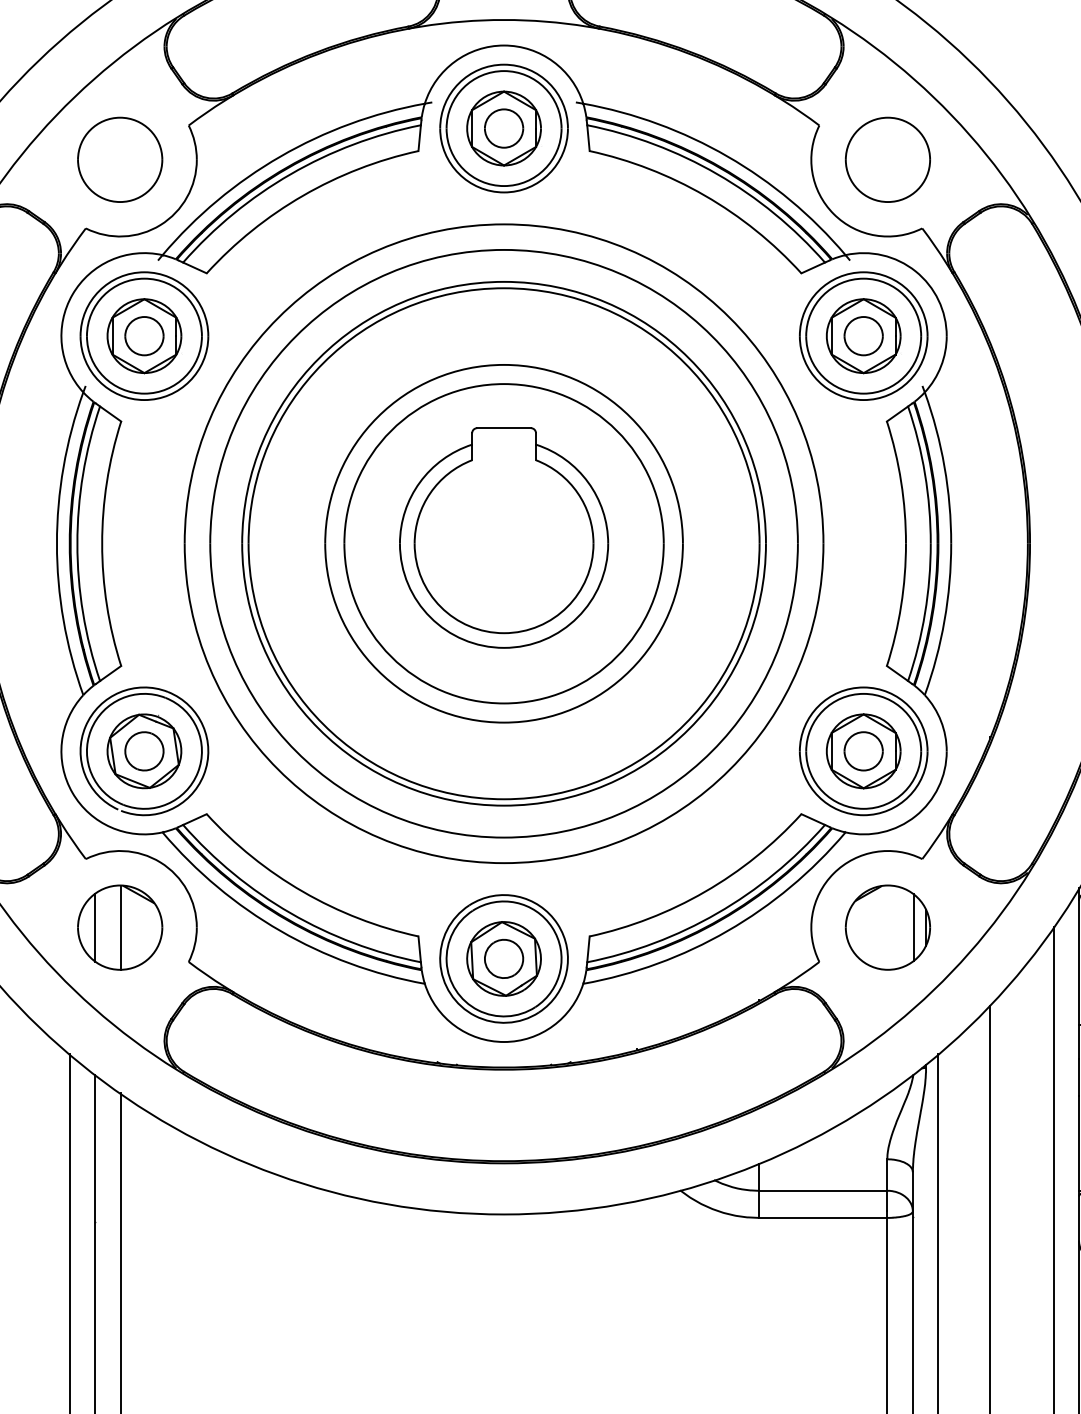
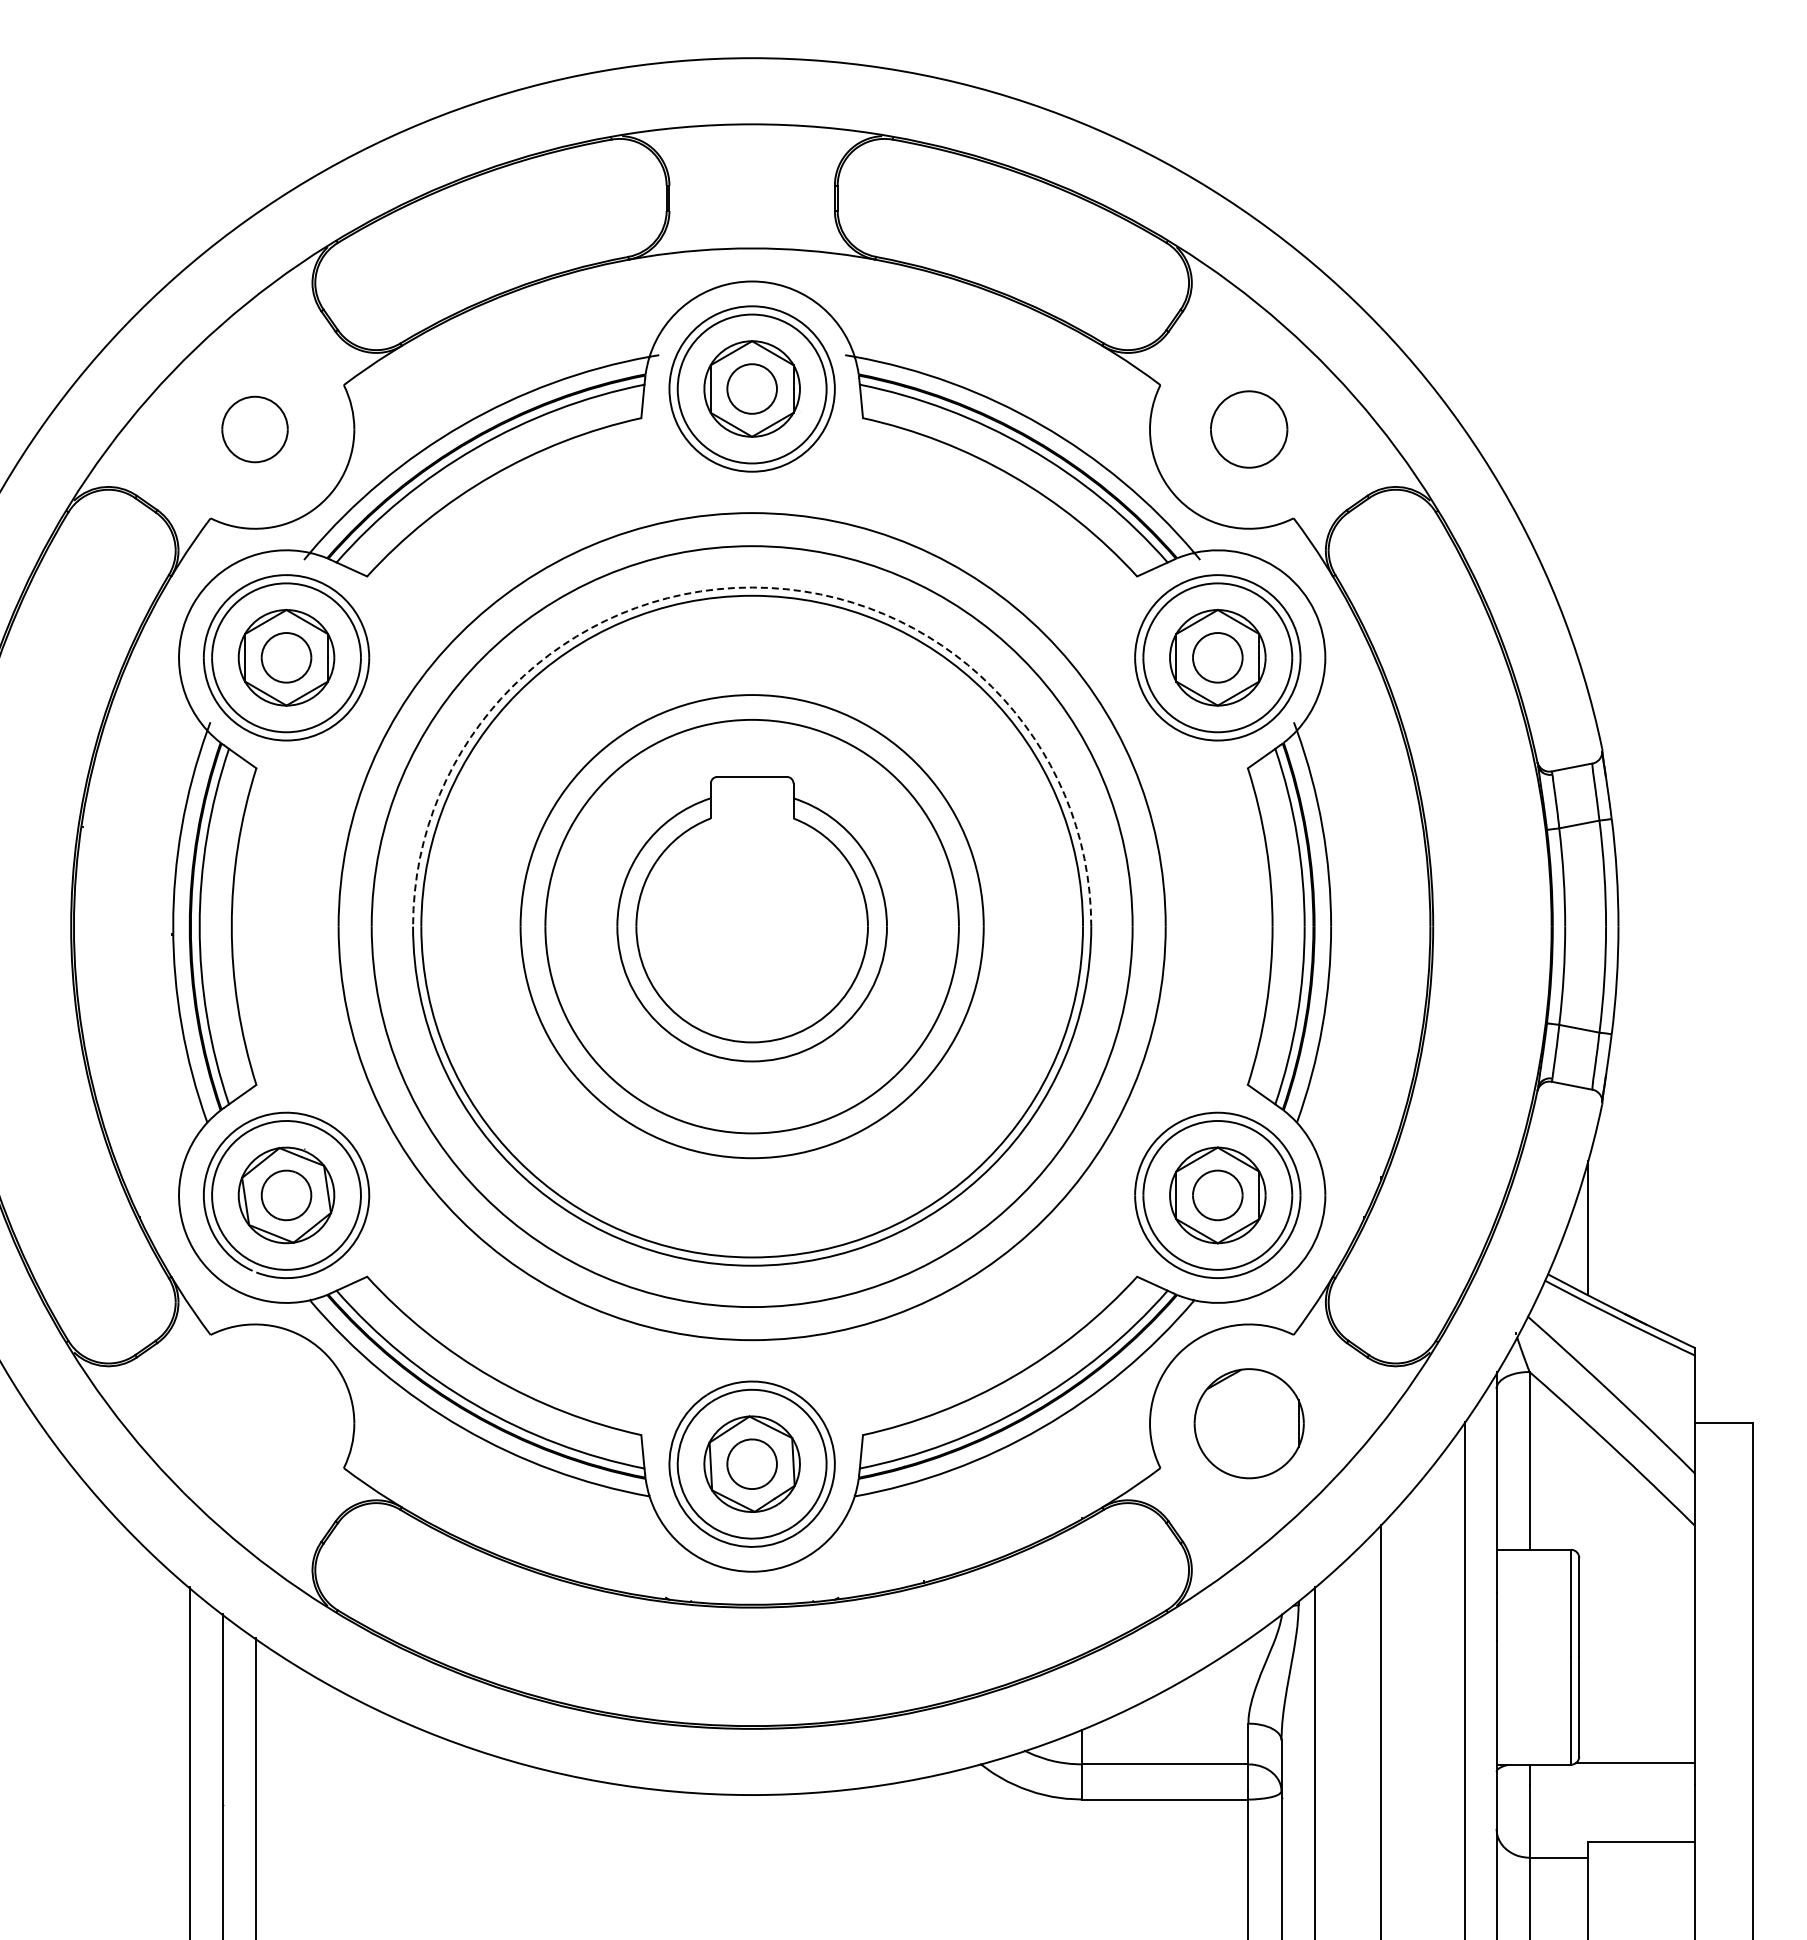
part: (119, 159) -> (254, 429), size x0.6
part: (887, 159) -> (1248, 429), size x0.7
arc: (504, 281) -> (752, 587), solid -> dashed
part: (119, 927) -> (254, 1423), removed
line: (913, 927) -> (1282, 1423), removed

